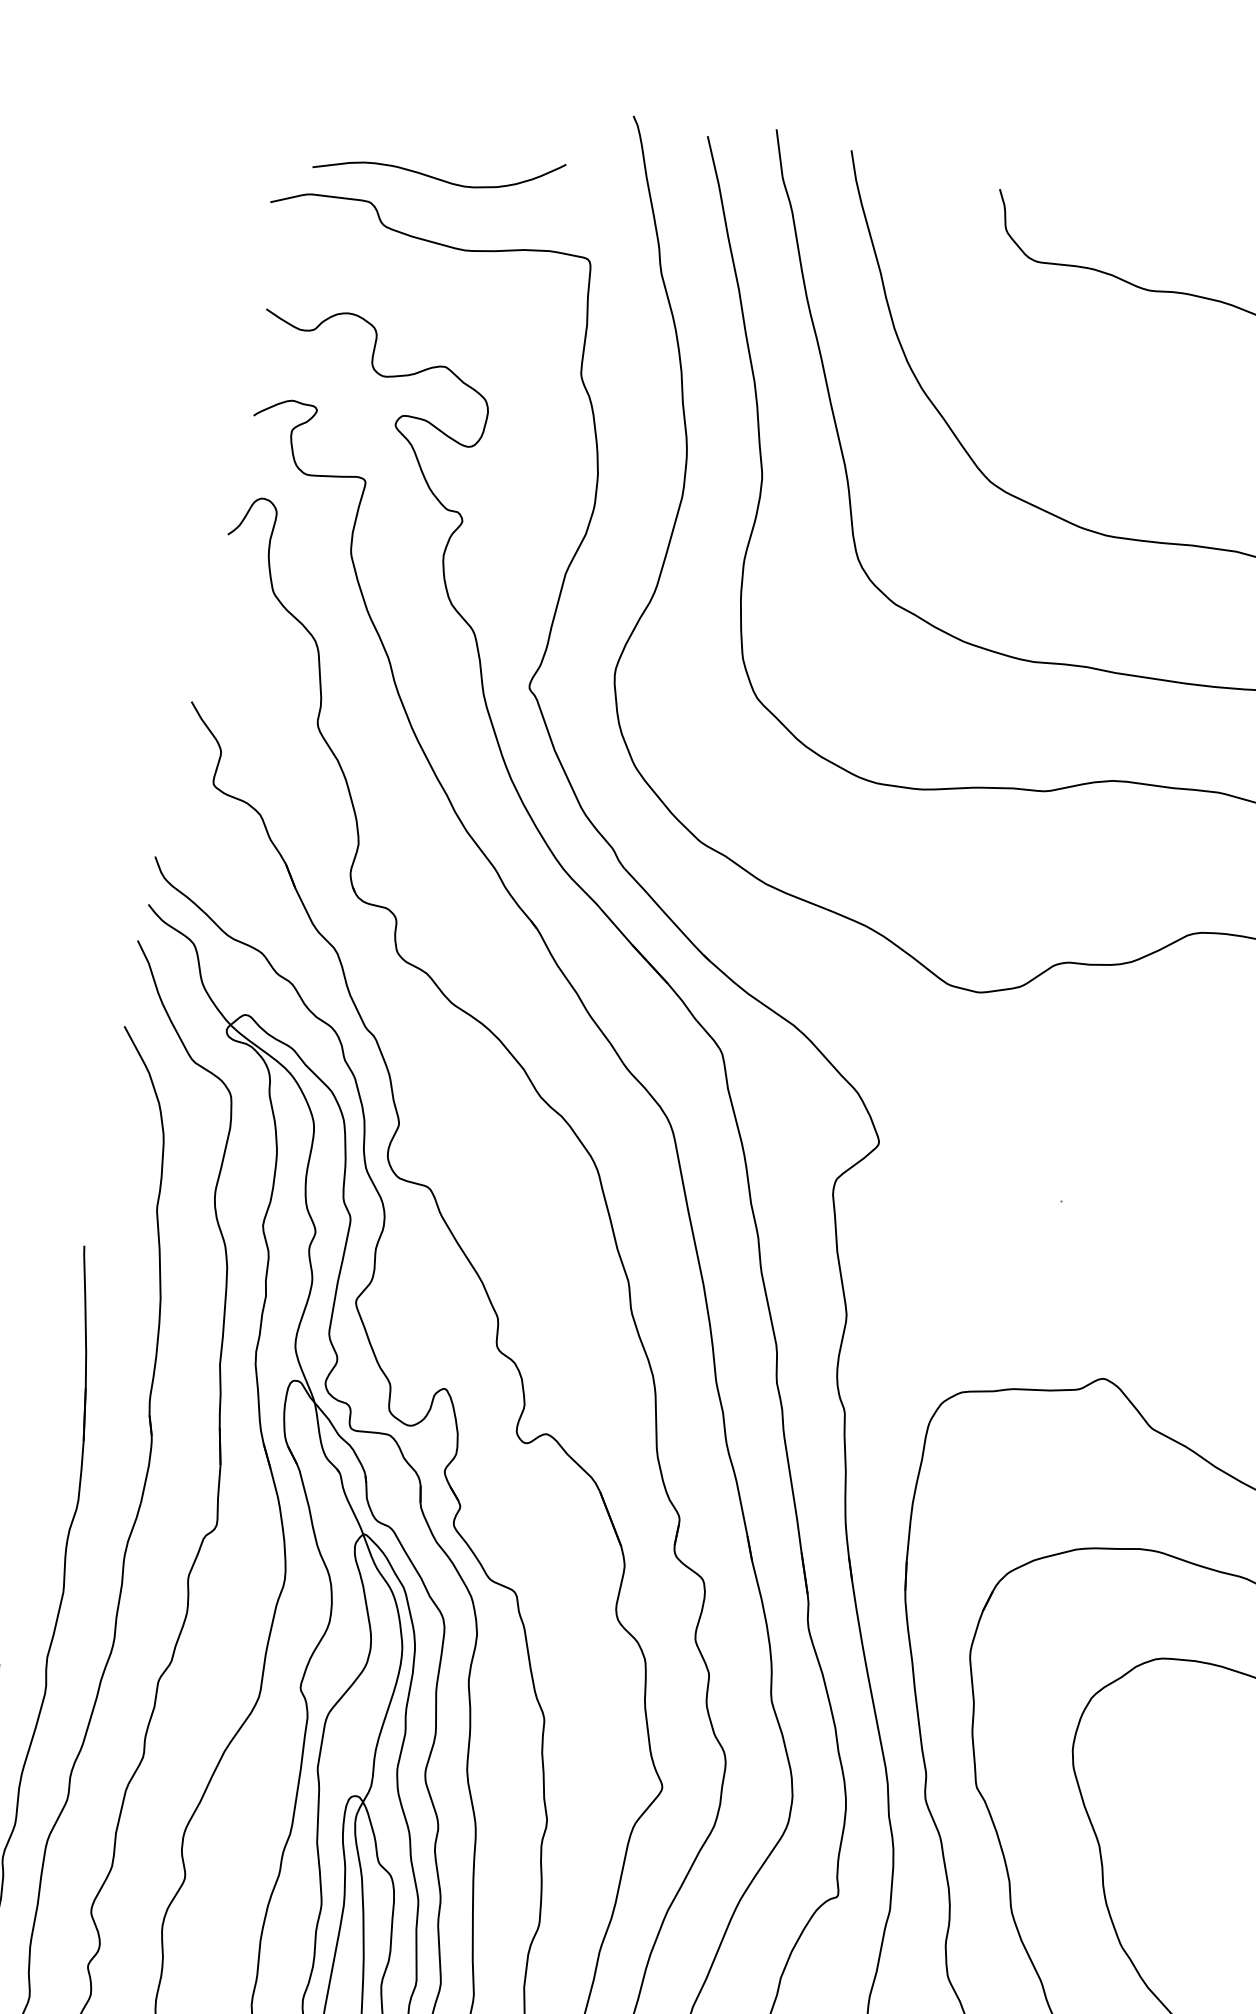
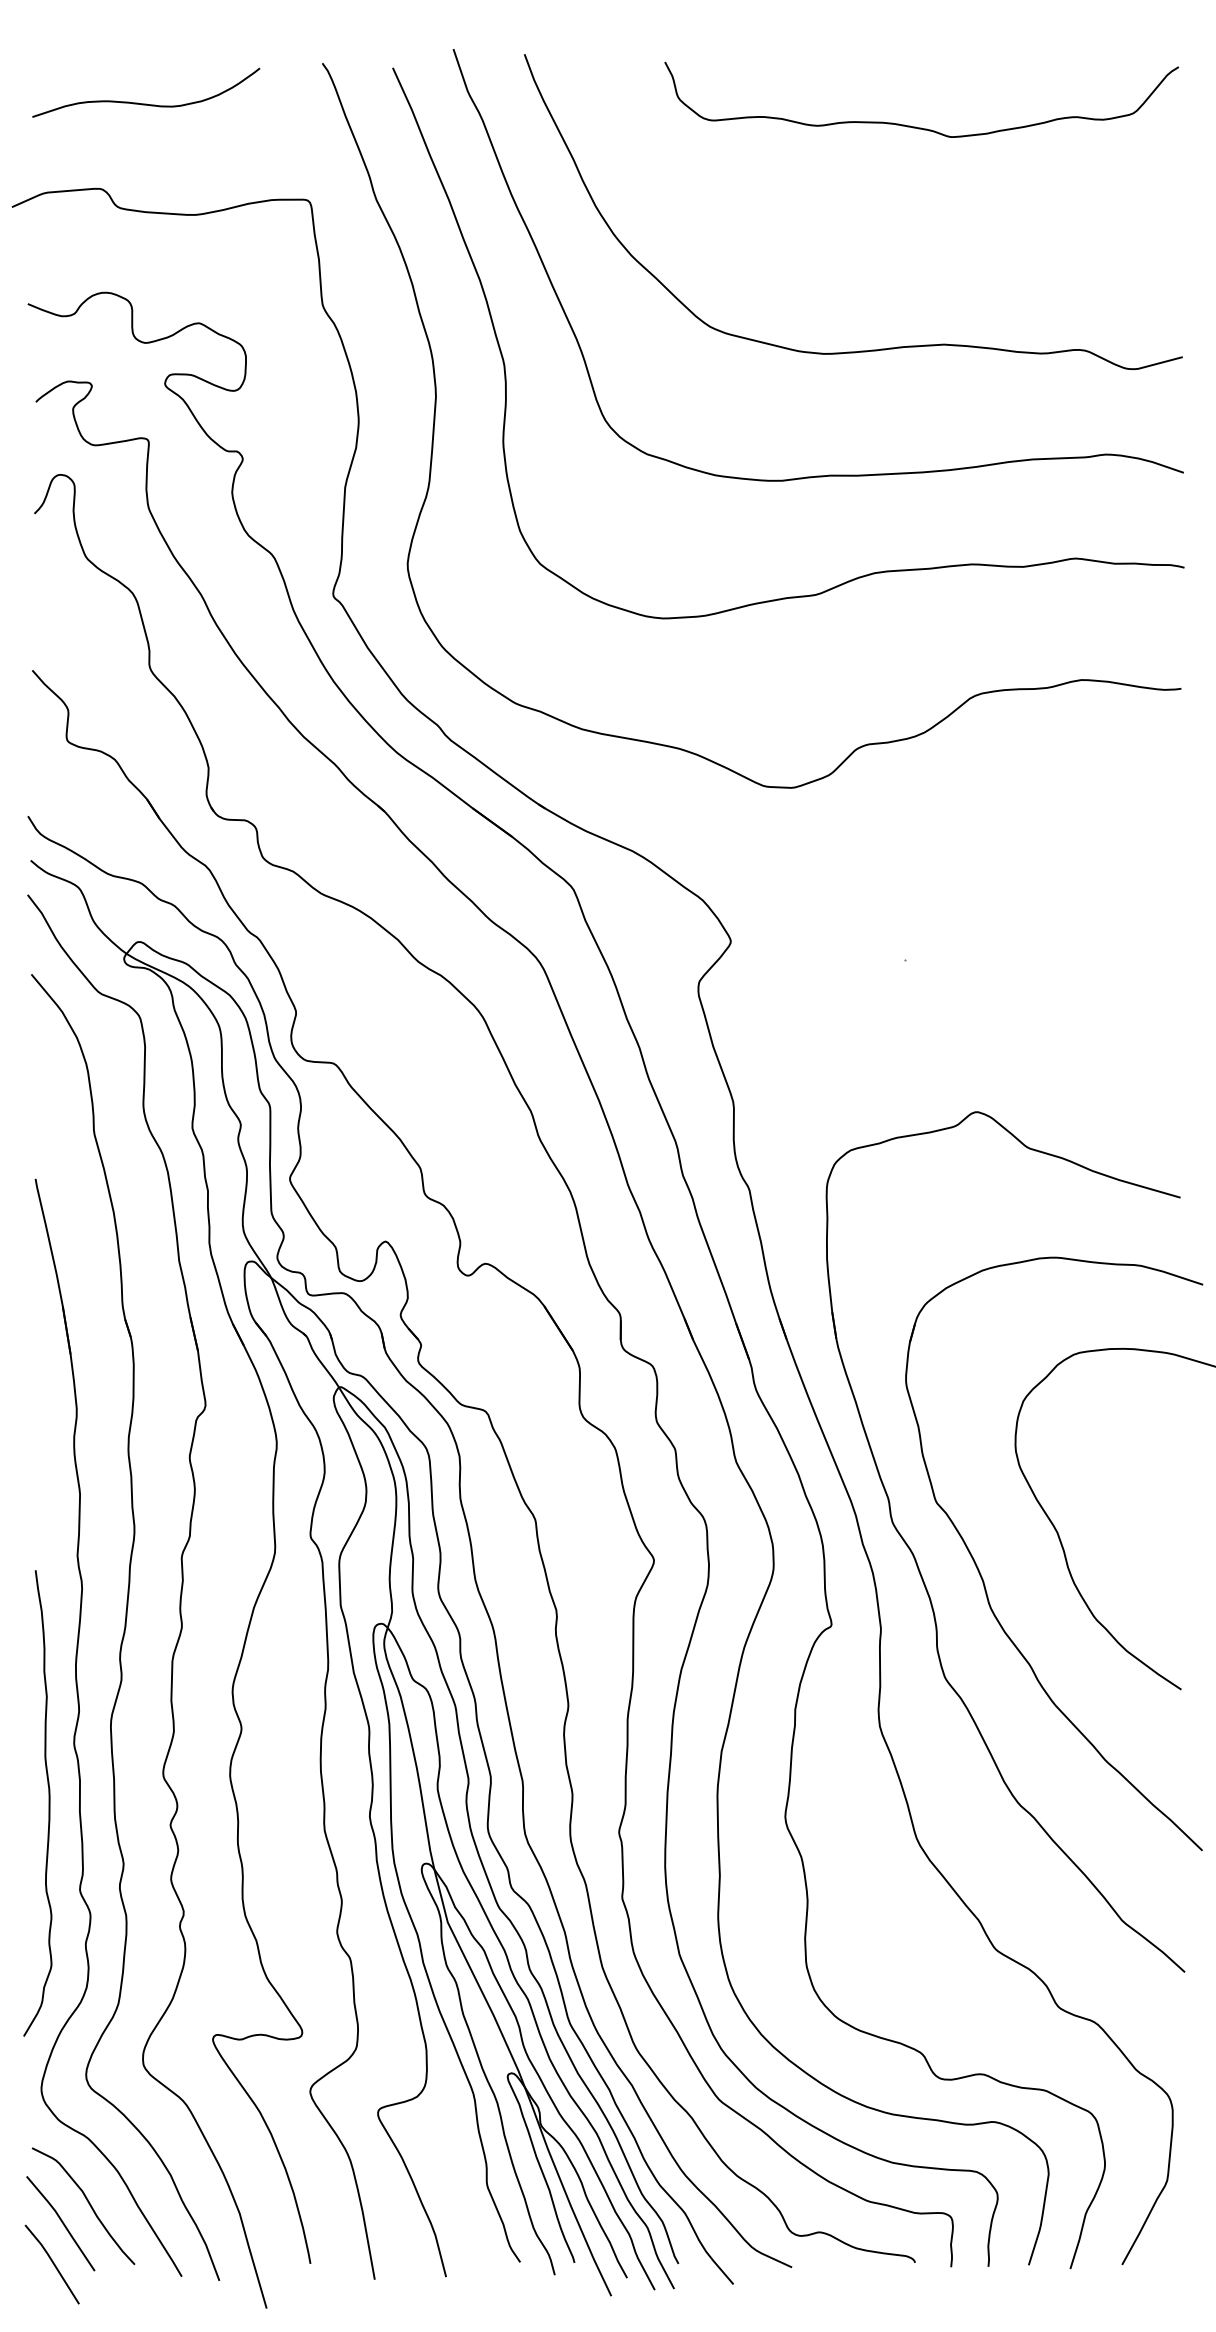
curve: (437, 177) -> (146, 103), moved

